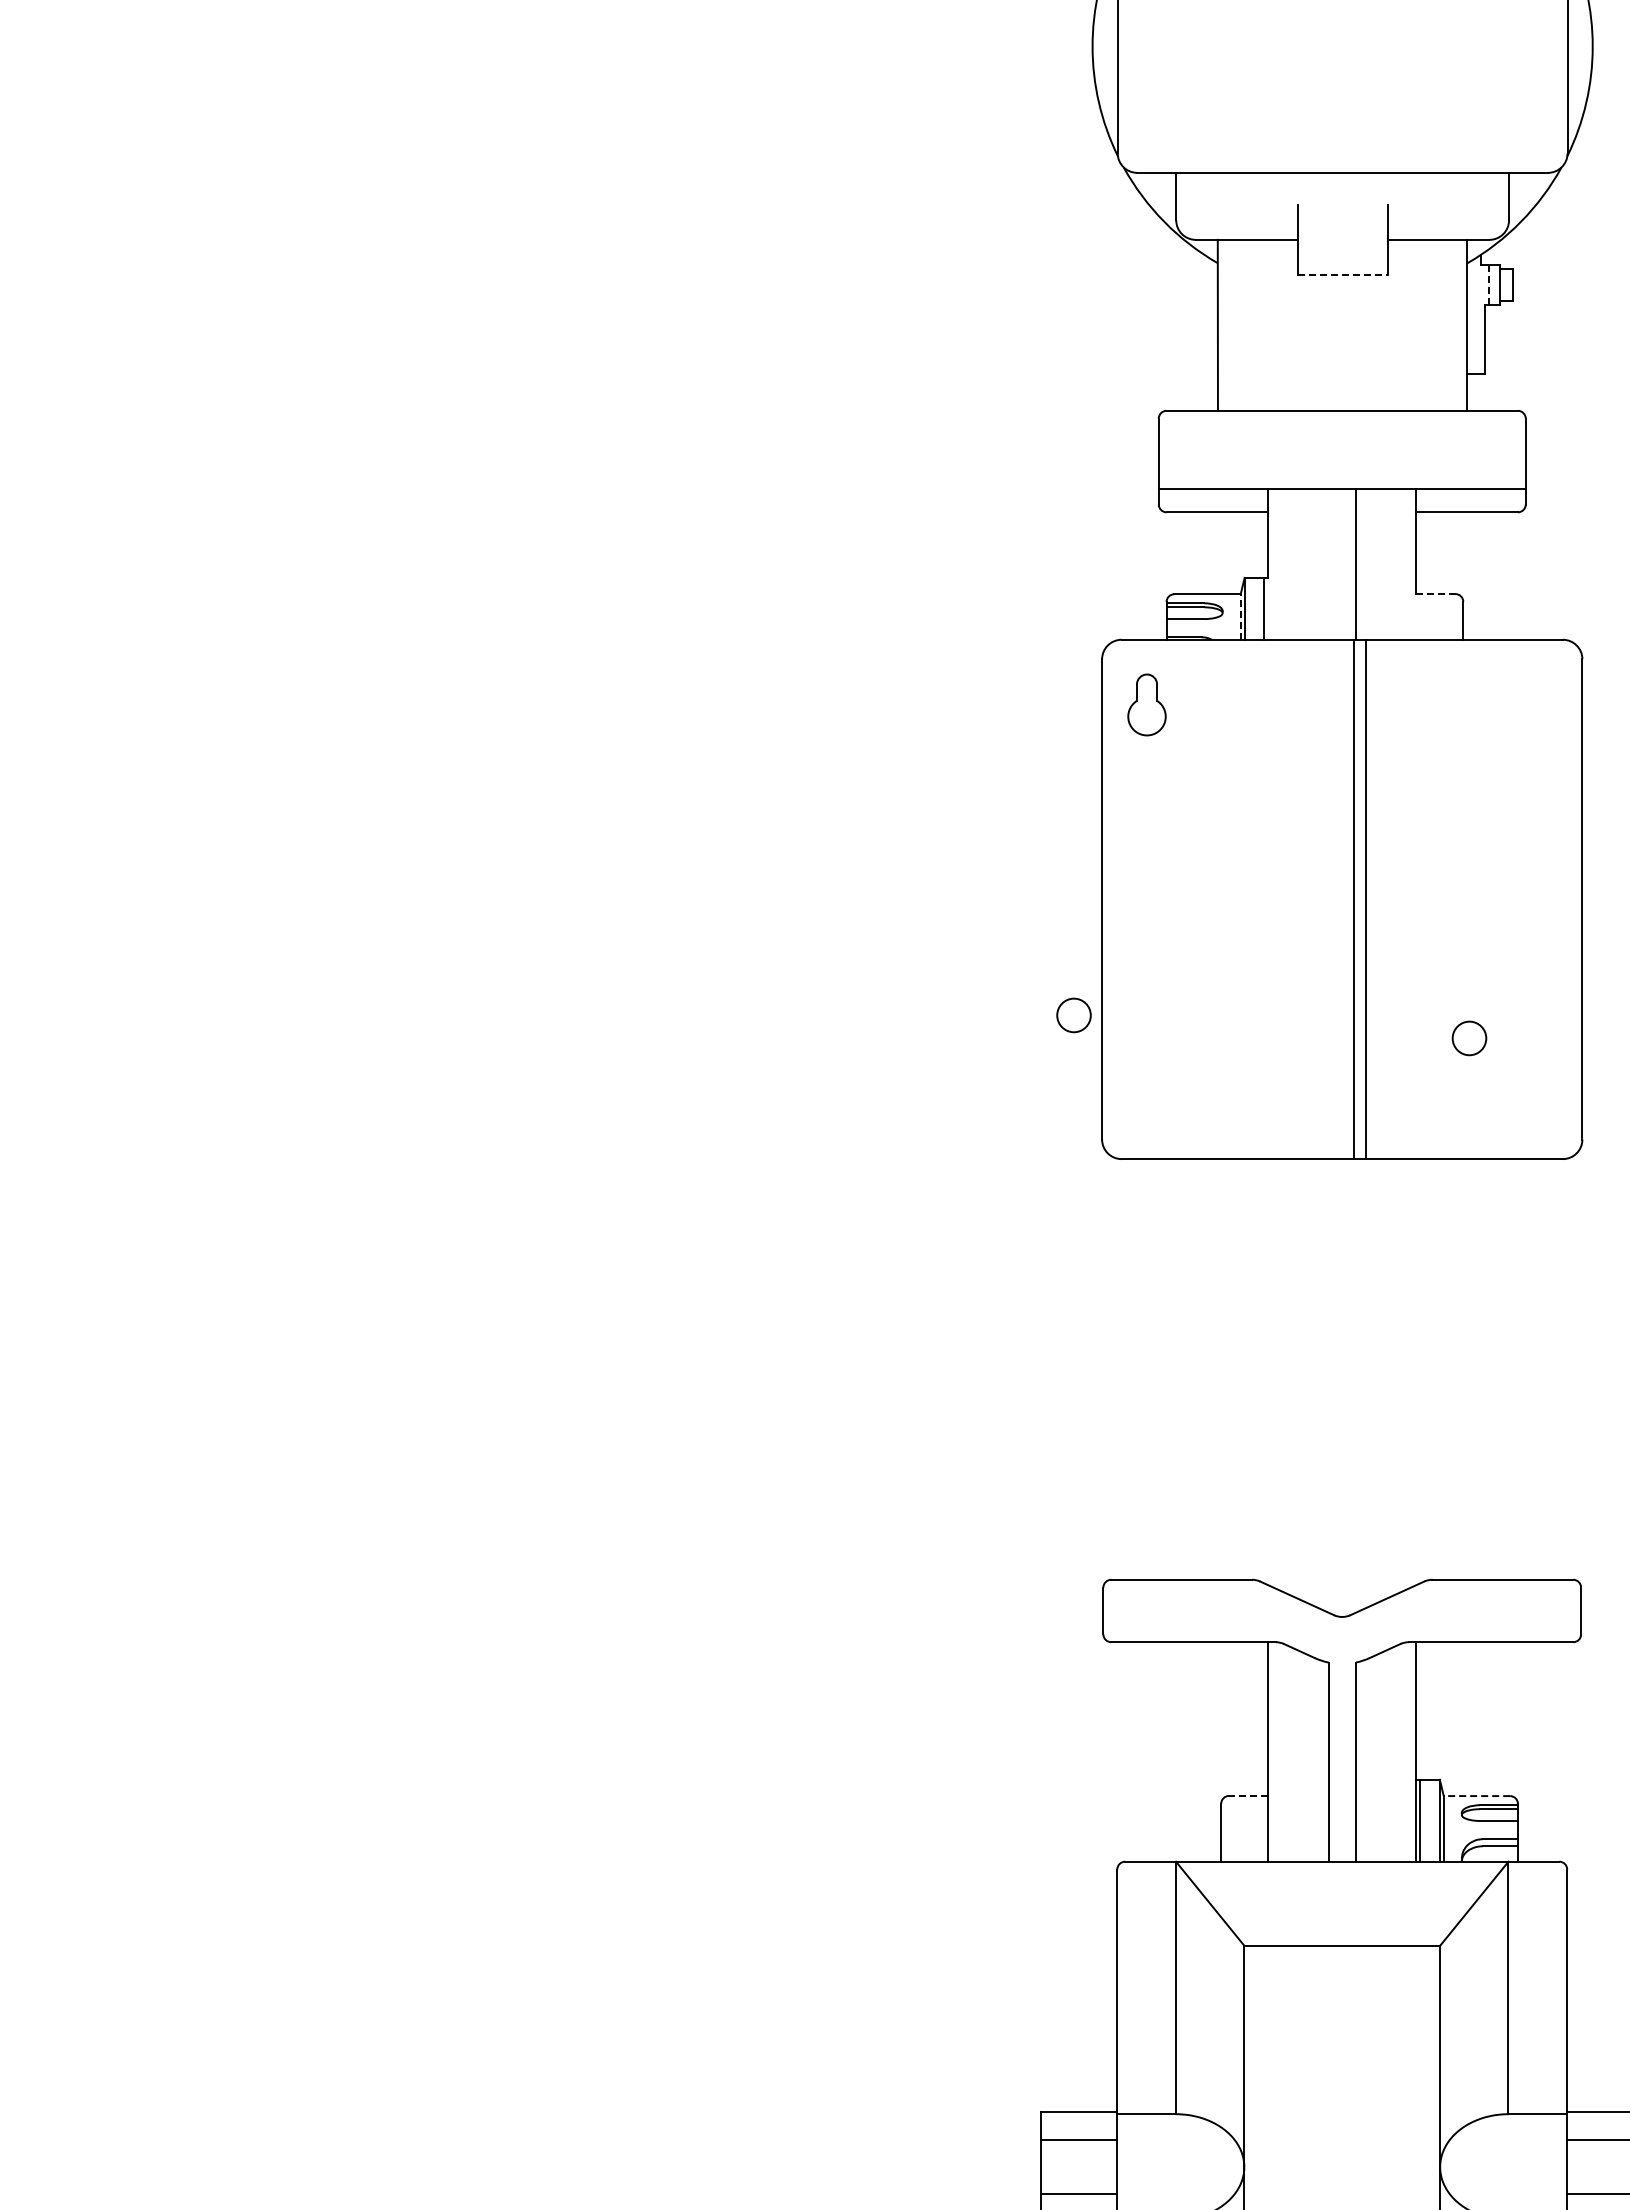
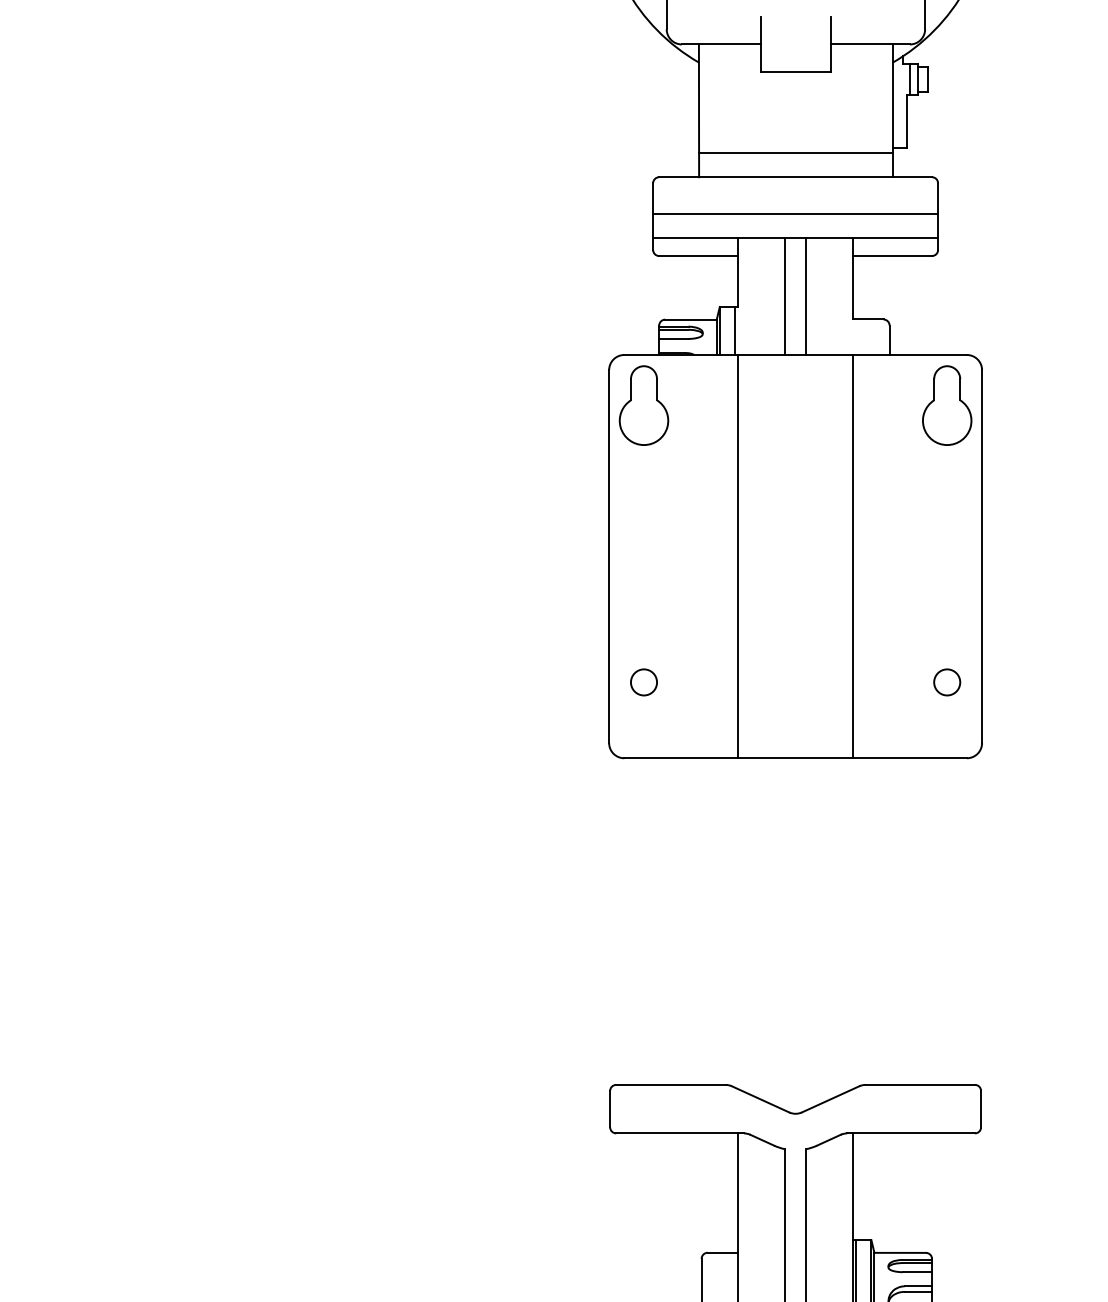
line: (1343, 275) -> (796, 72), dashed -> solid
line: (1489, 285) -> (909, 79), dashed -> solid
line: (1342, 379) -> (795, 152), added
line: (1341, 457) -> (795, 213), added
line: (1328, 563) -> (784, 295), added
line: (1435, 594) -> (868, 319), dashed -> solid
line: (1240, 616) -> (716, 336), dashed -> solid
part: (1146, 704) -> (643, 405), size x1.67
part: (1537, 704) -> (947, 405), added
line: (1354, 899) -> (738, 556), moved
line: (1366, 899) -> (853, 556), moved
circle: (1073, 1015) -> (643, 682), moved
circle: (1469, 1038) -> (947, 682), moved
line: (1248, 1795) -> (722, 1252), dashed -> solid
line: (1476, 1796) -> (899, 1253), dashed -> solid

